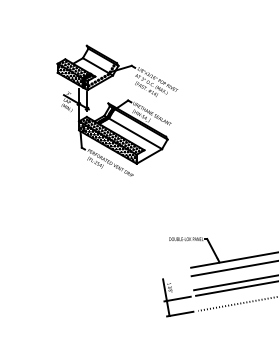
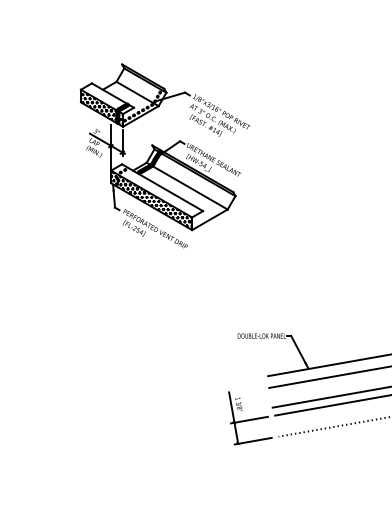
hatch: (75, 69) -> (106, 97), removed
hatch: (111, 136) -> (156, 191), removed

